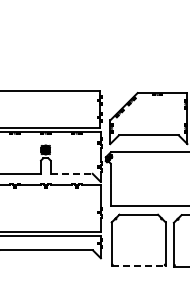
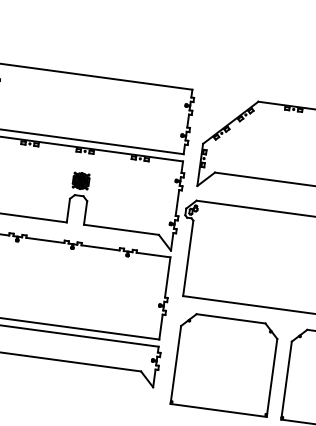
line: (72, 173) -> (122, 229), dashed -> solid
line: (138, 266) -> (218, 410), dashed -> solid

